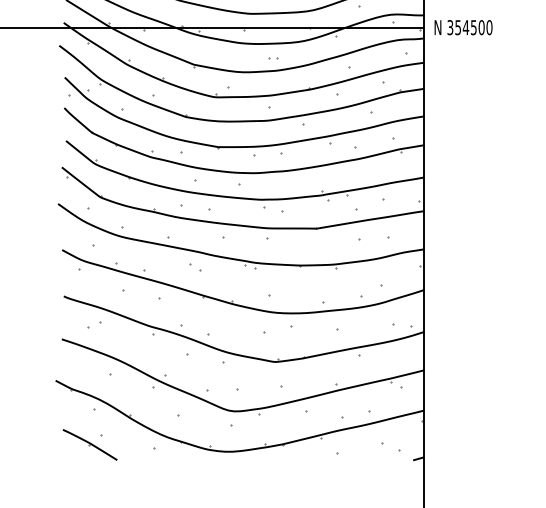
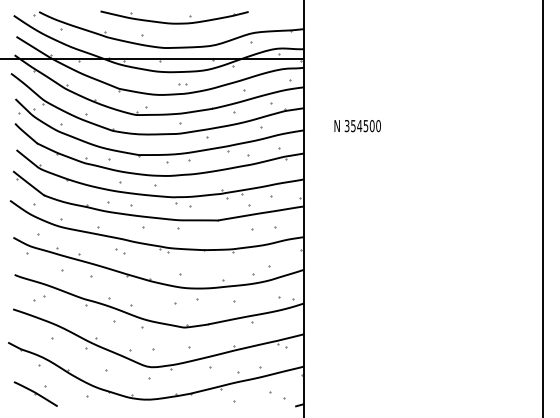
text: (463, 28) -> (357, 126), moved

